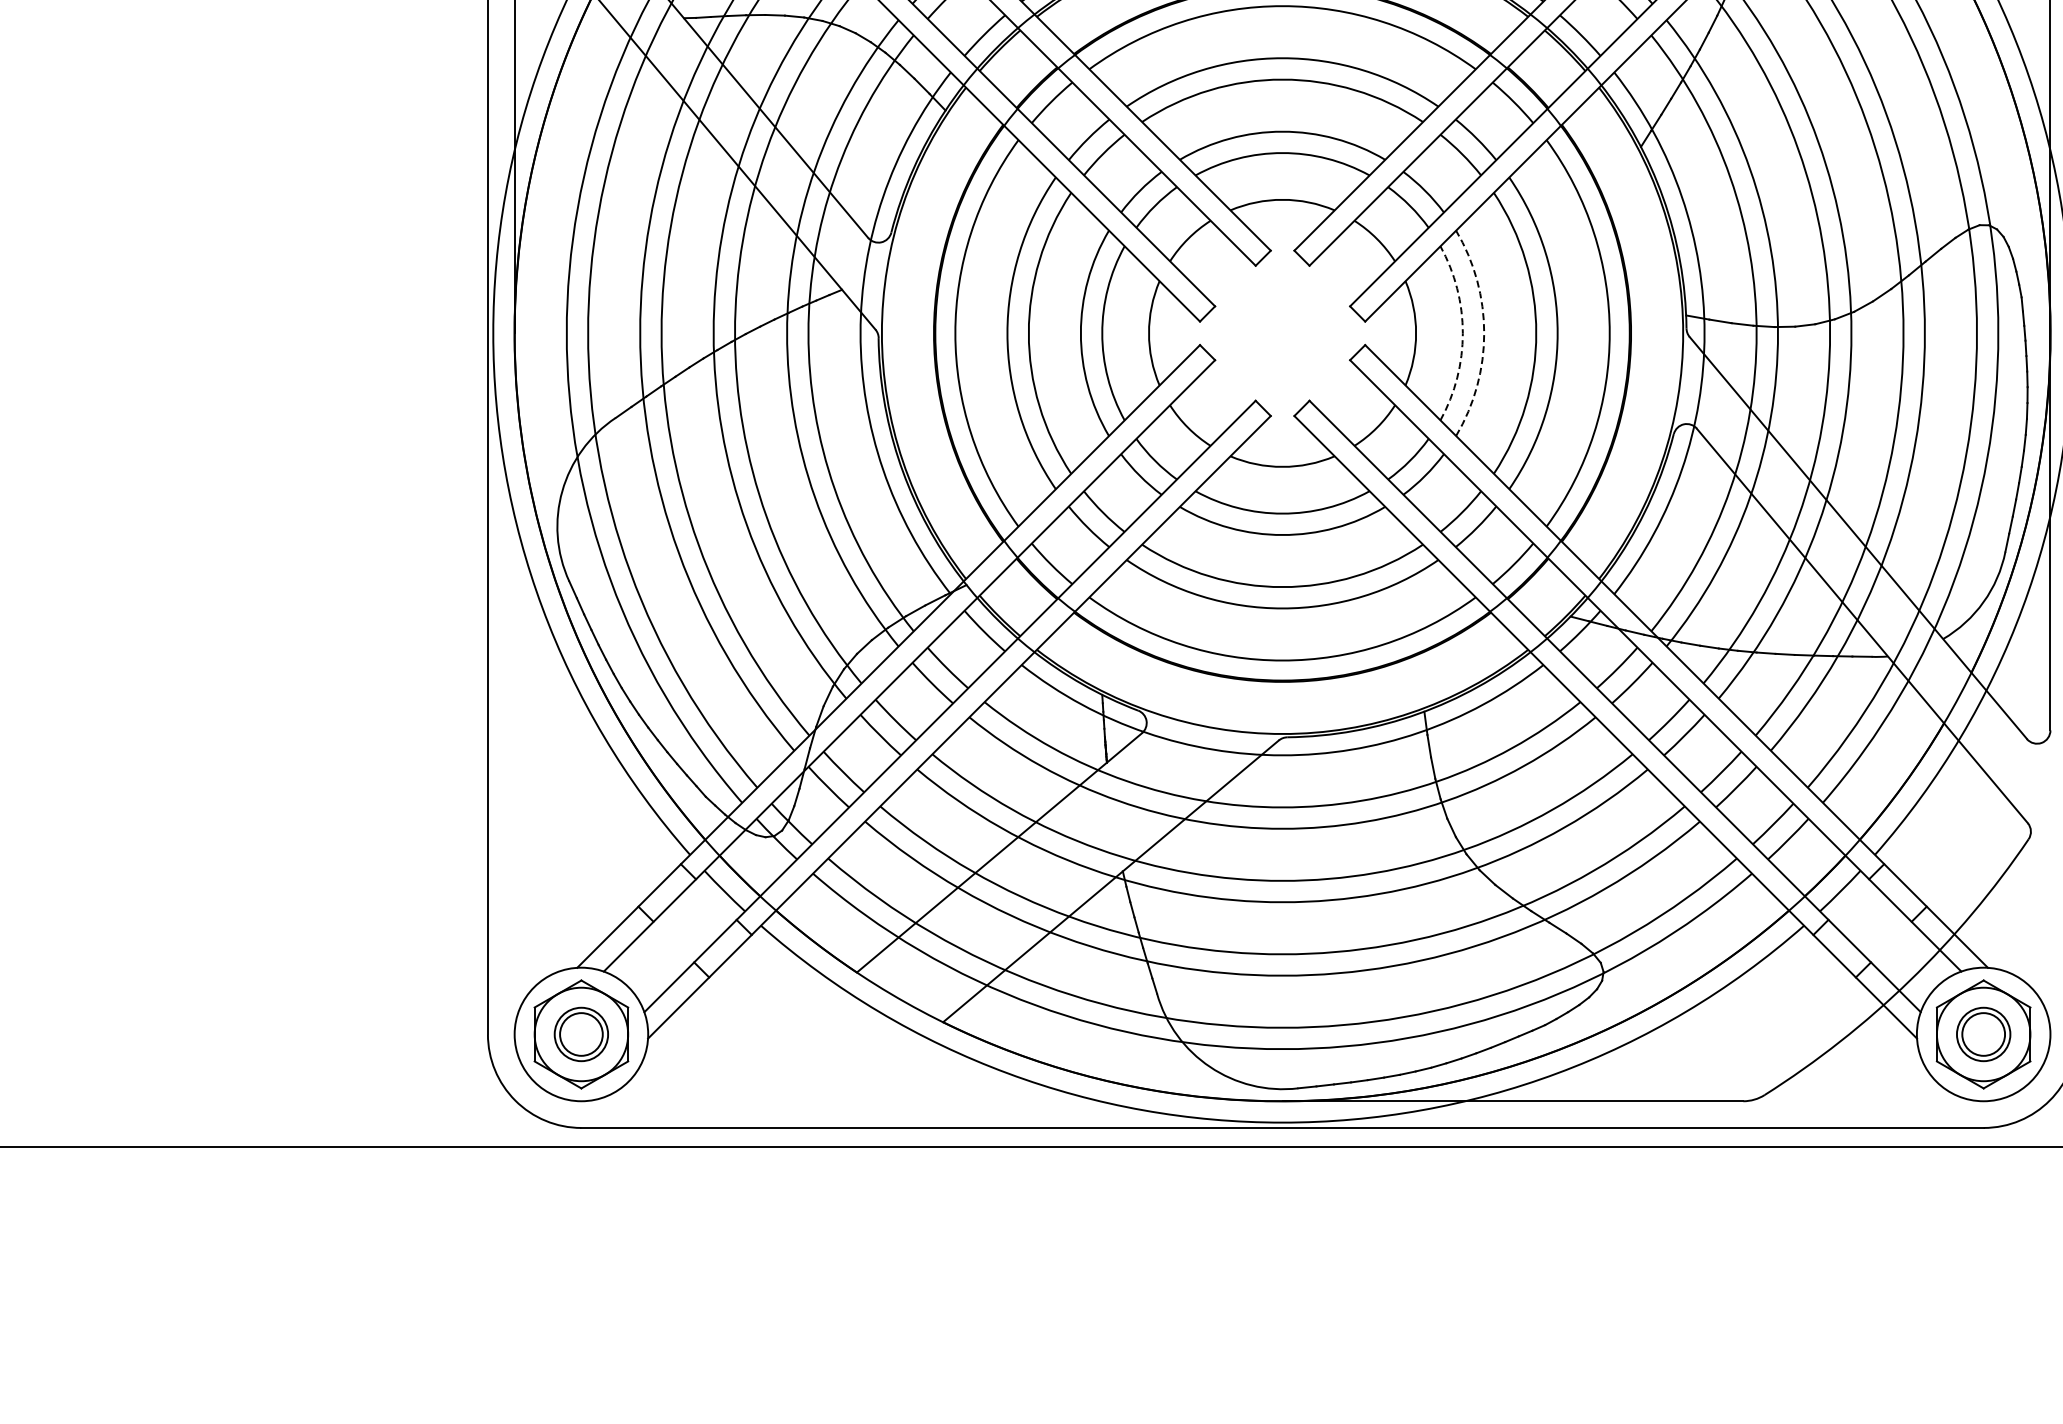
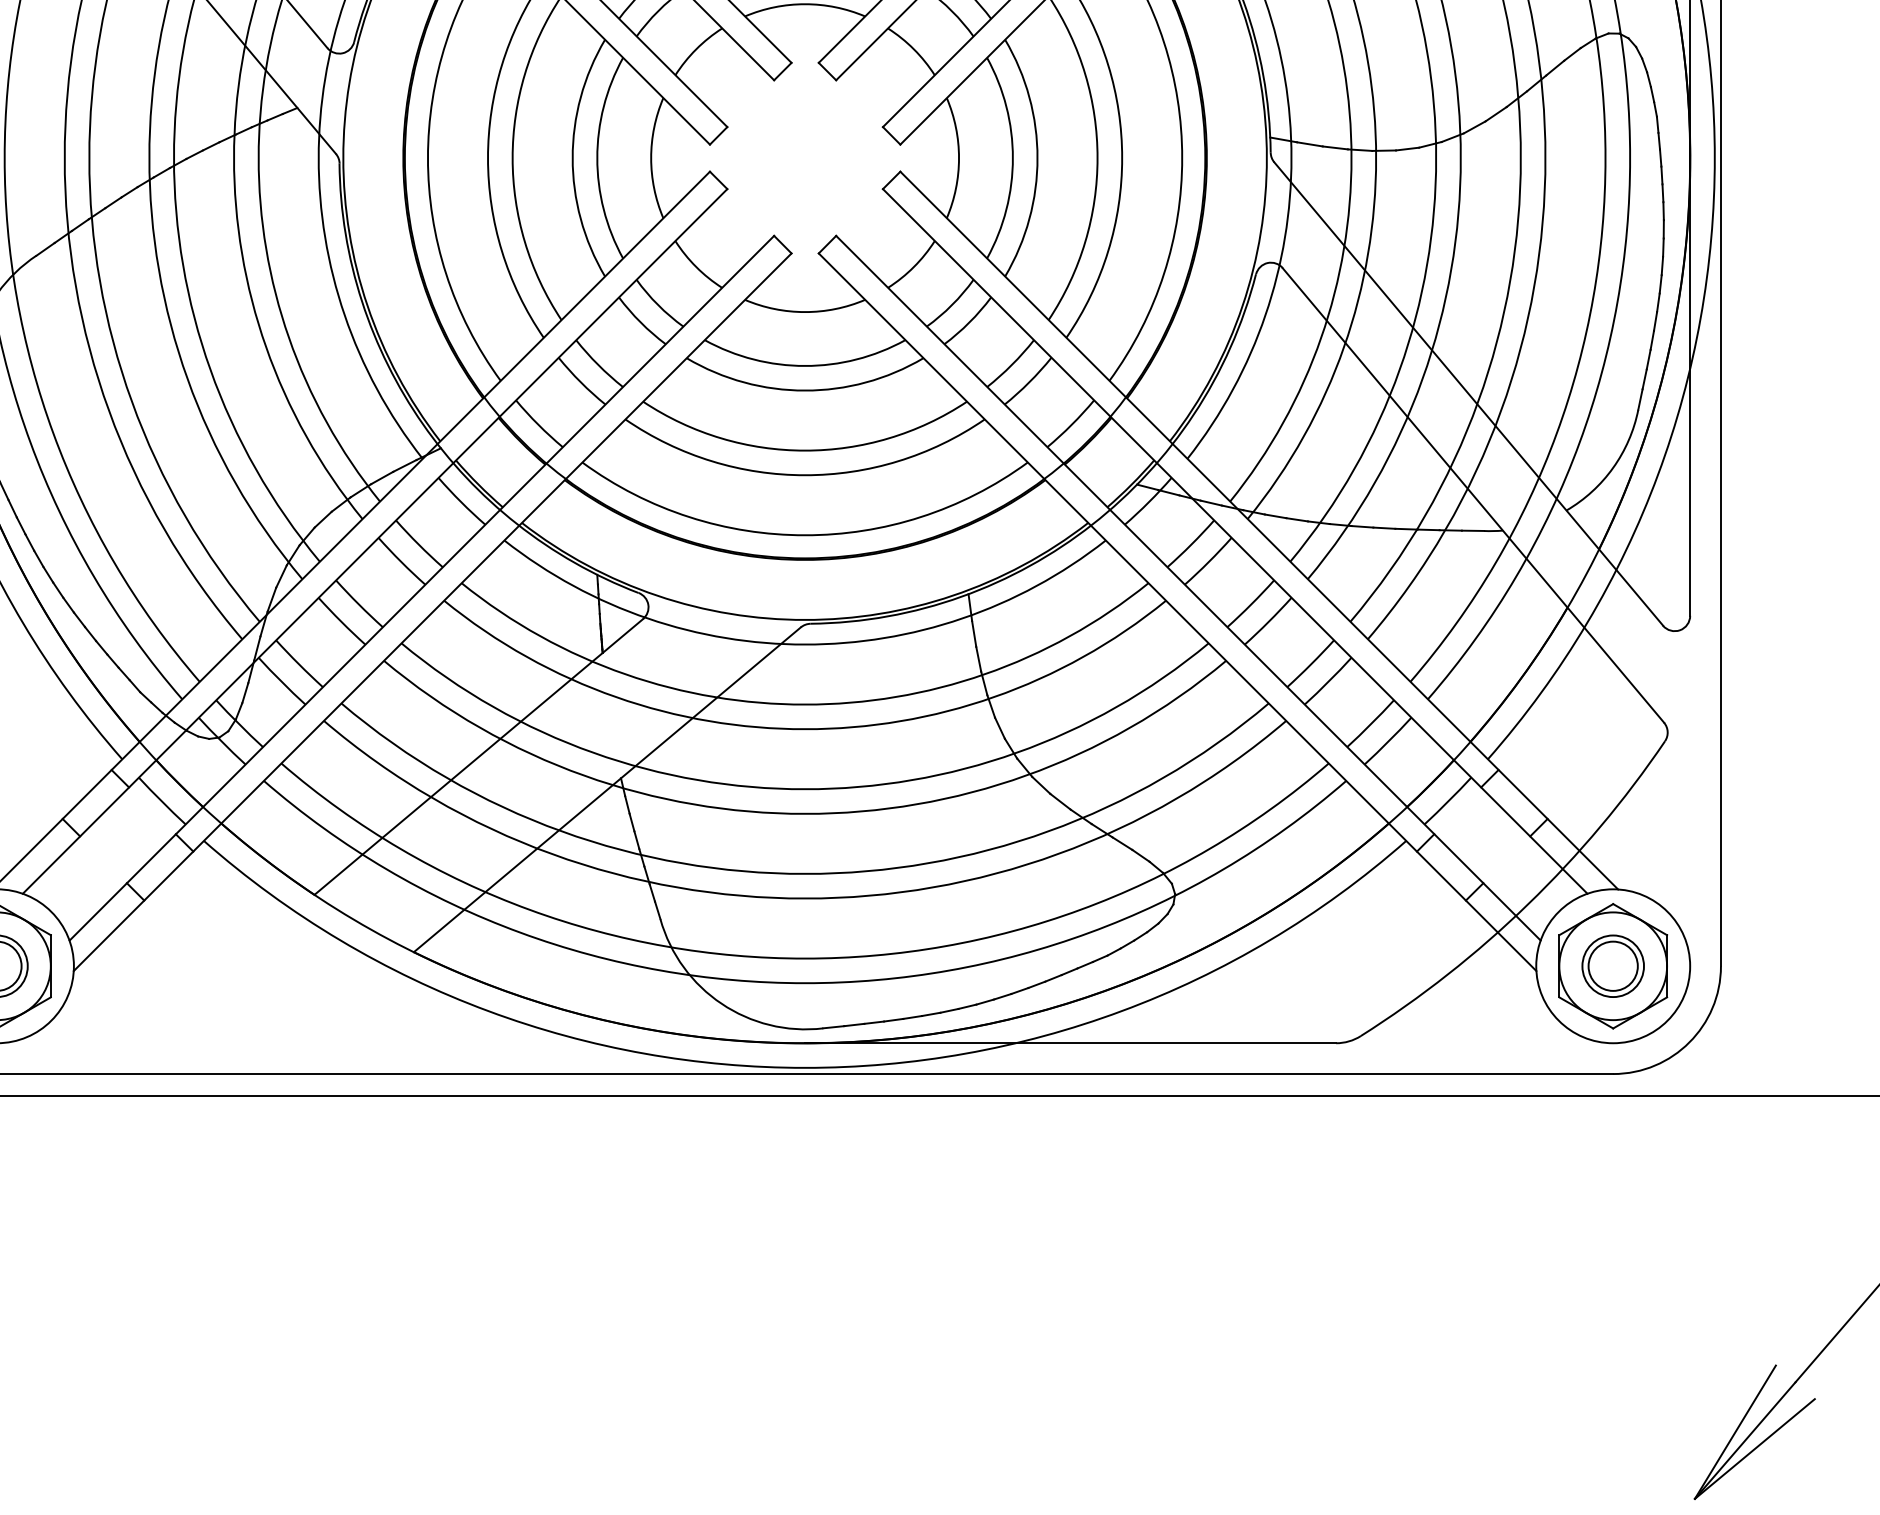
arc: (1462, 333) -> (1012, 158), dashed -> solid
arc: (1484, 333) -> (1037, 158), dashed -> solid

